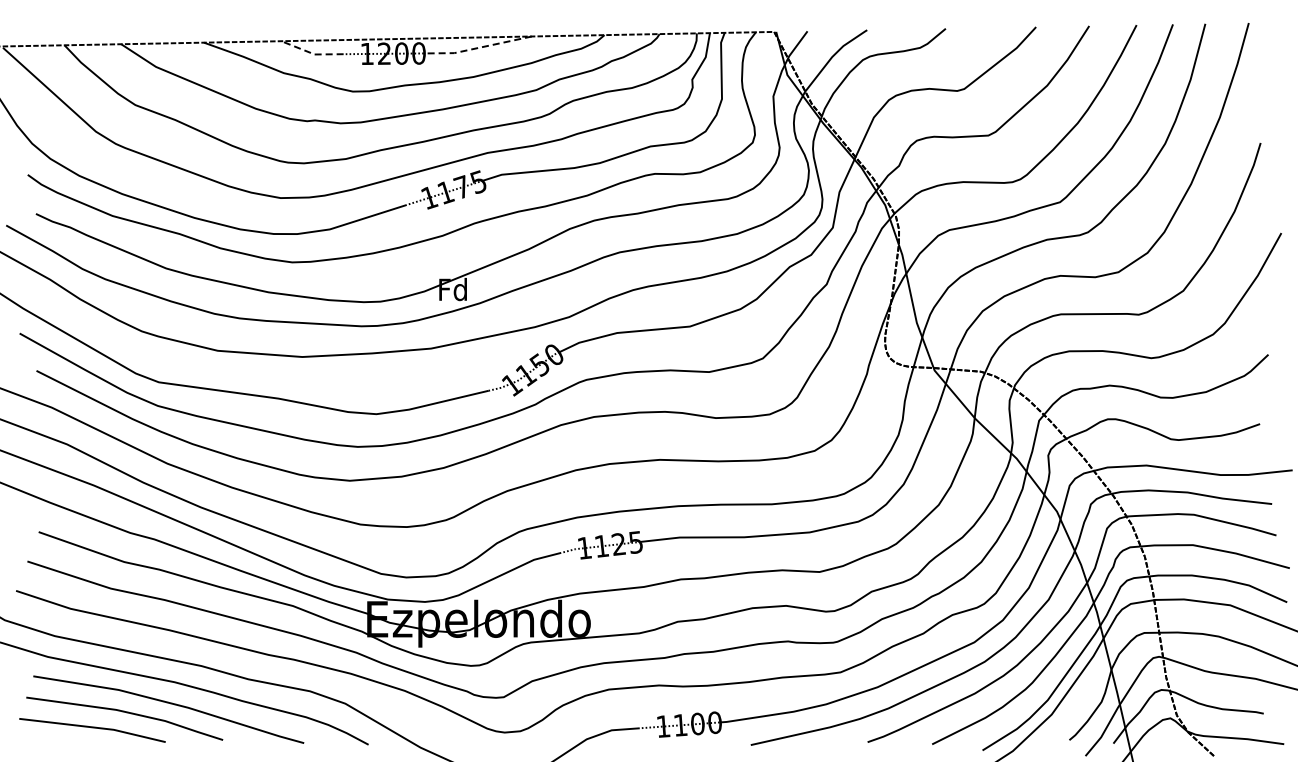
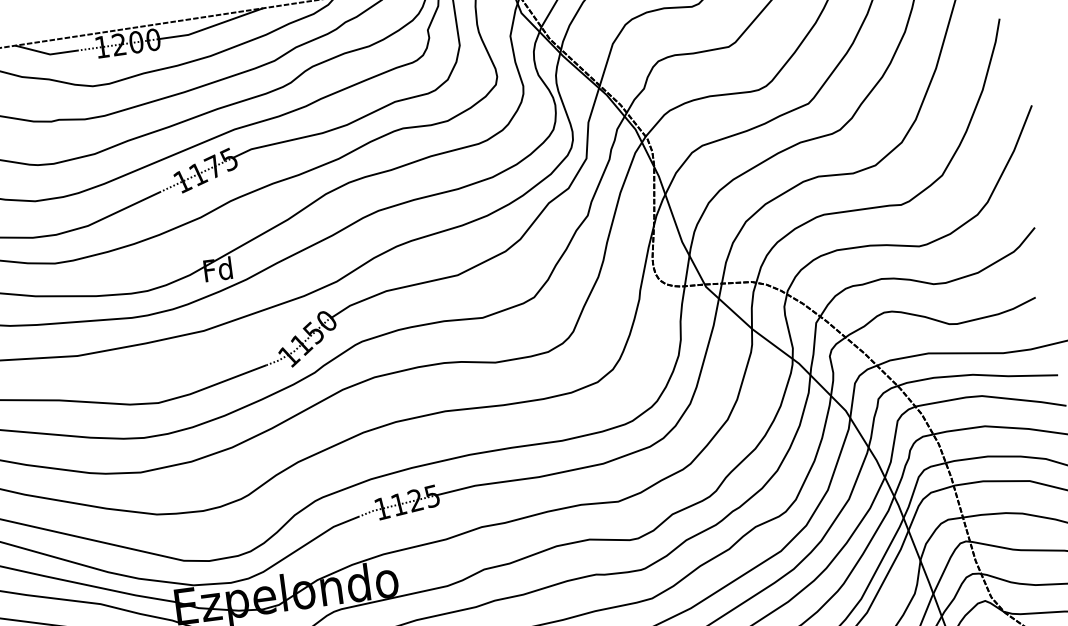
line: (477, 48) -> (210, 27), dashed -> solid
line: (311, 53) -> (46, 53), dashed -> solid

